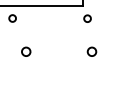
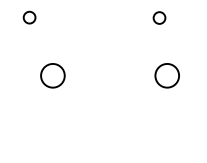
circle: (26, 51) -> (53, 74), size x1.6
circle: (91, 51) -> (166, 74), size x1.6

